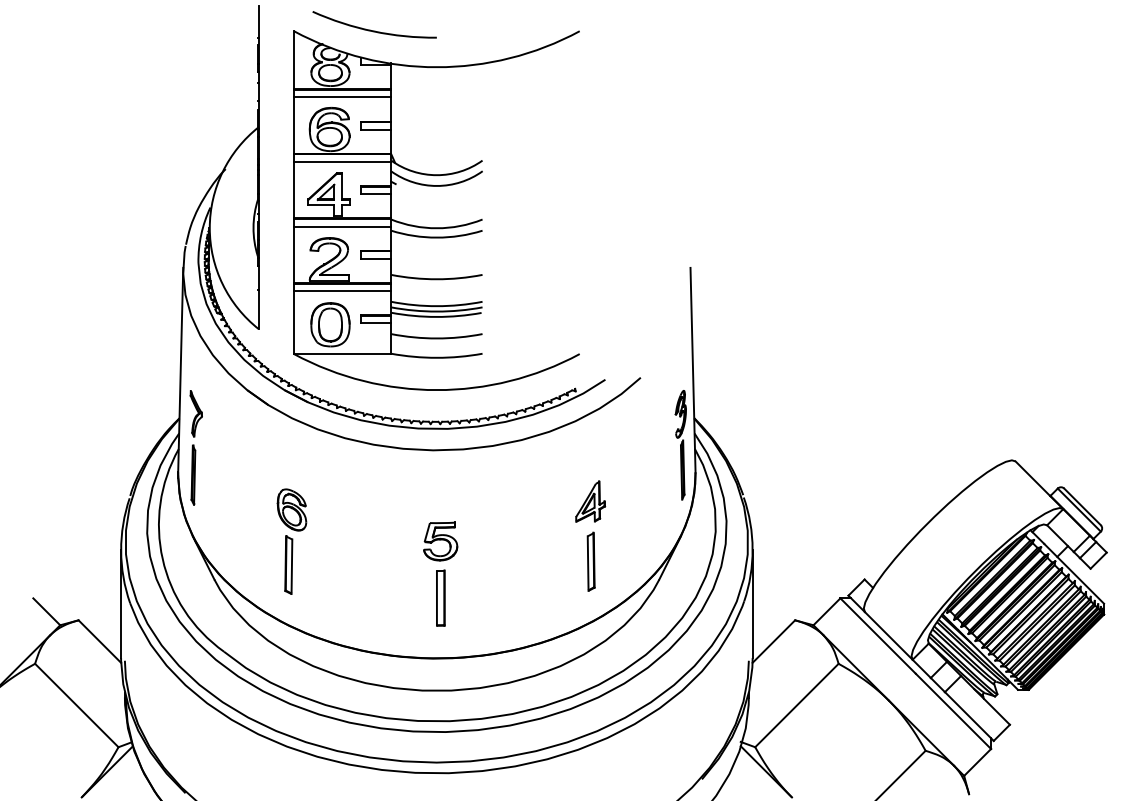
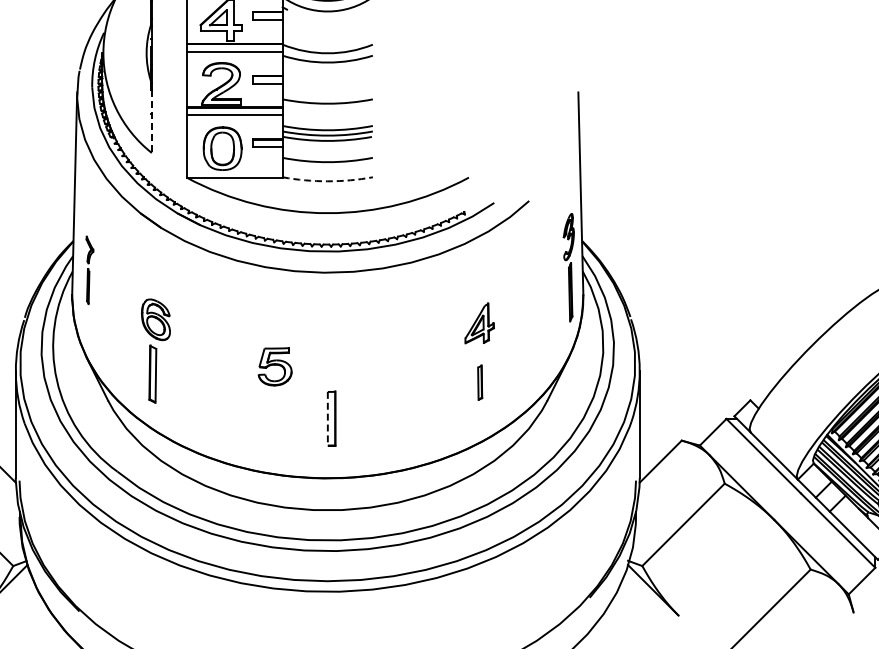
line: (258, 297) -> (151, 121), solid -> dashed
arc: (436, 357) -> (327, 180), solid -> dashed
part: (195, 447) -> (89, 269), size x0.6
part: (291, 541) -> (155, 350), moved
part: (440, 541) -> (275, 366), moved
part: (590, 561) -> (479, 382), size x0.6
line: (436, 598) -> (327, 419), solid -> dashed

